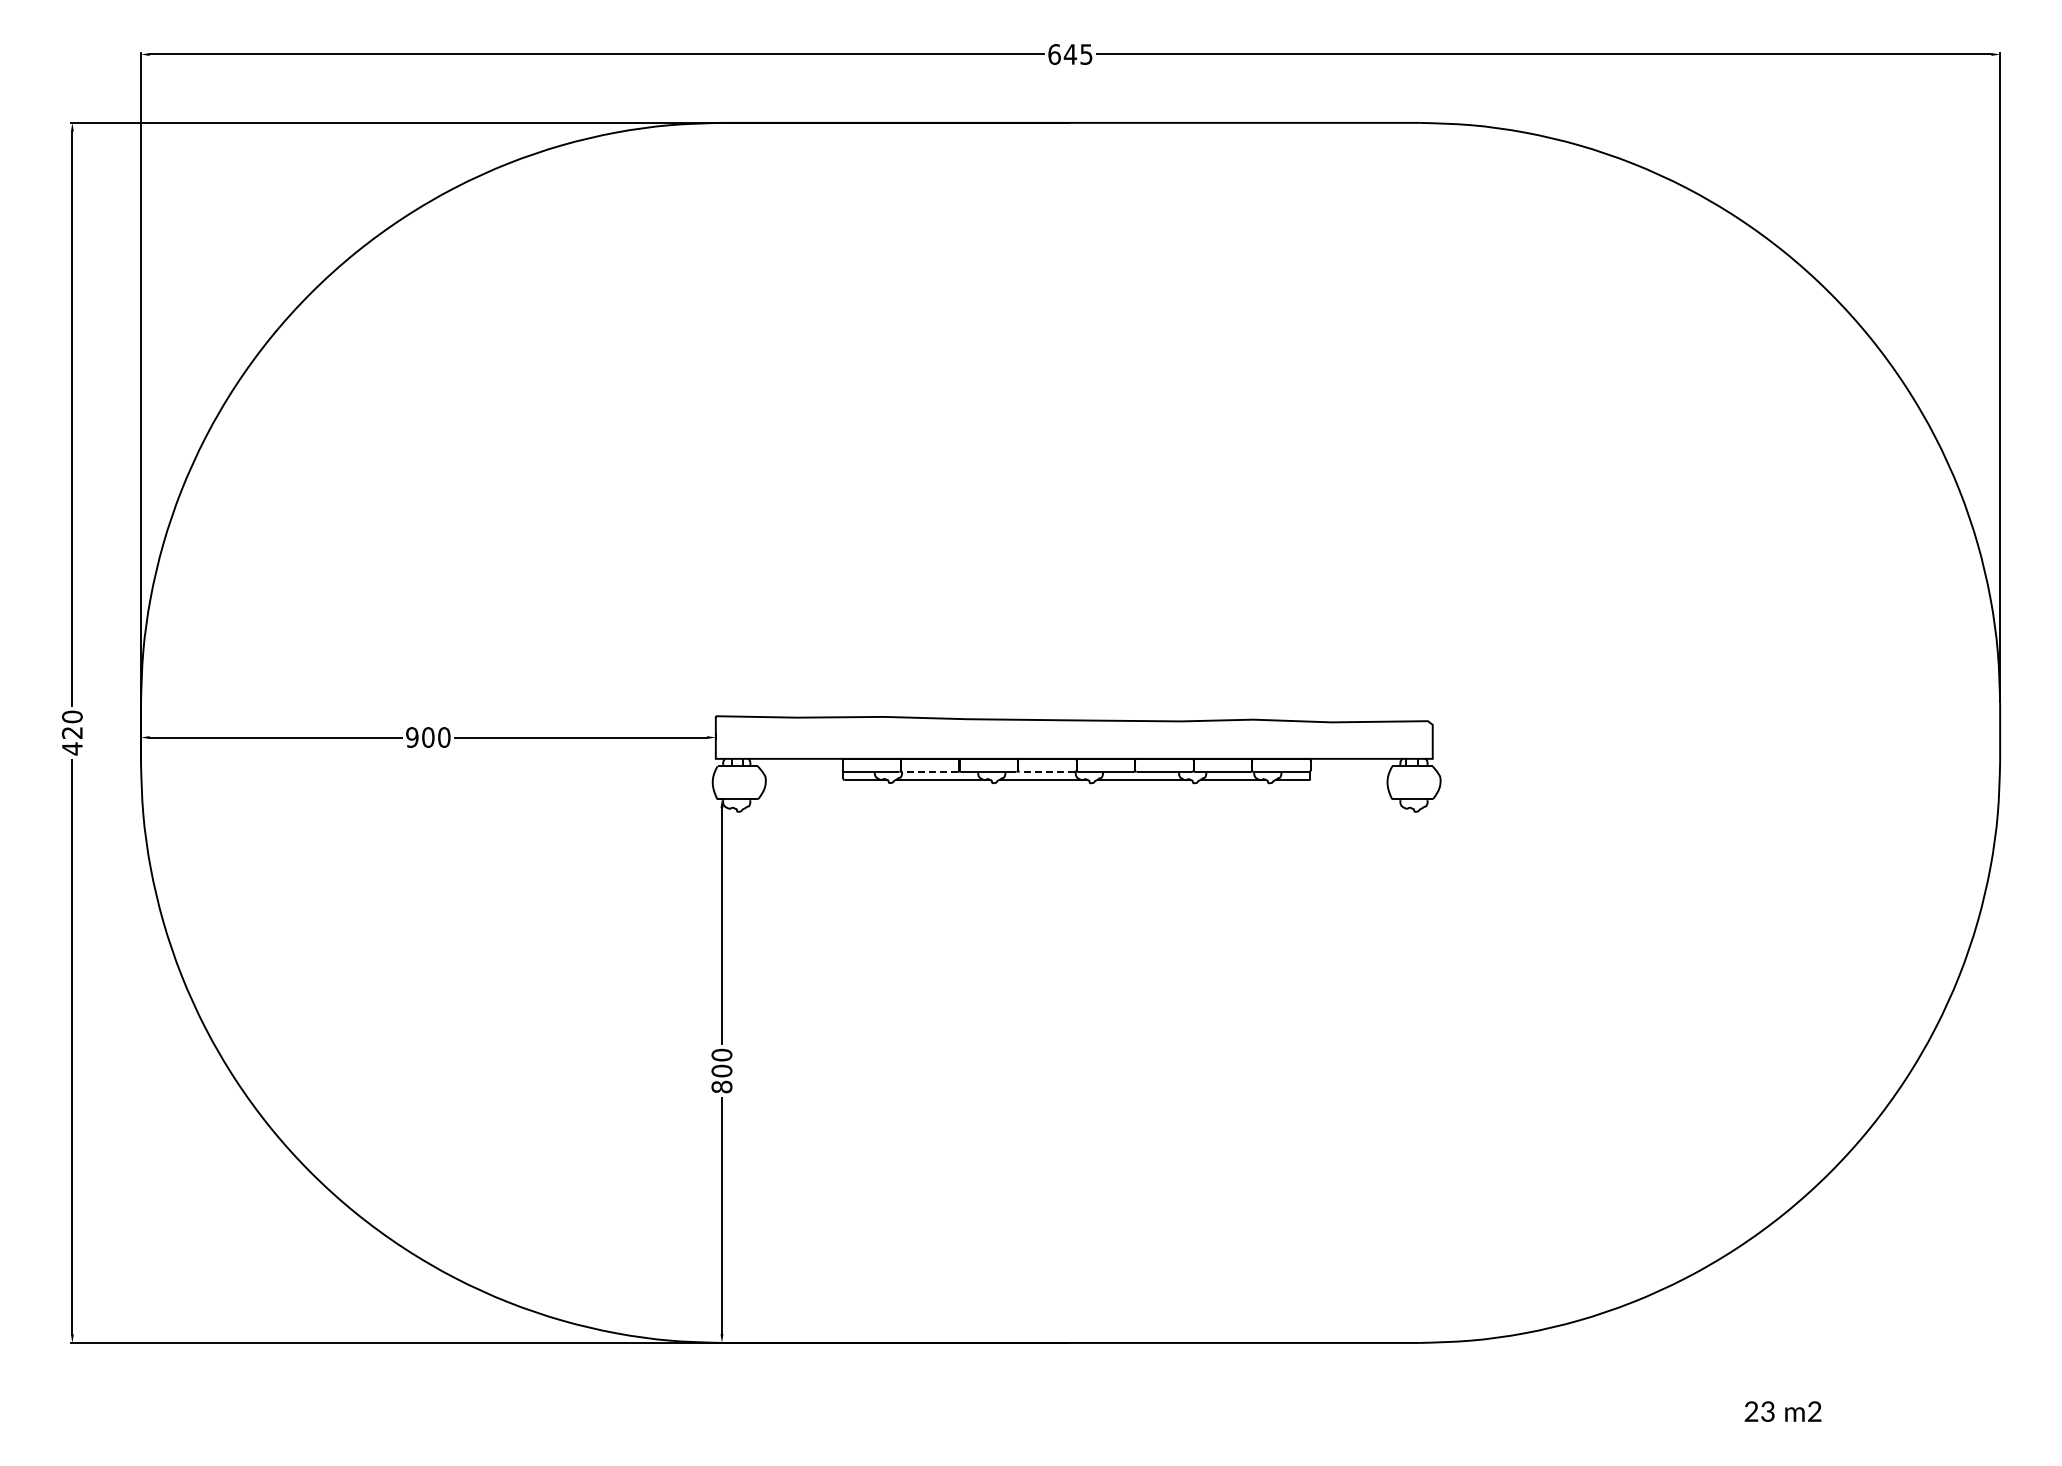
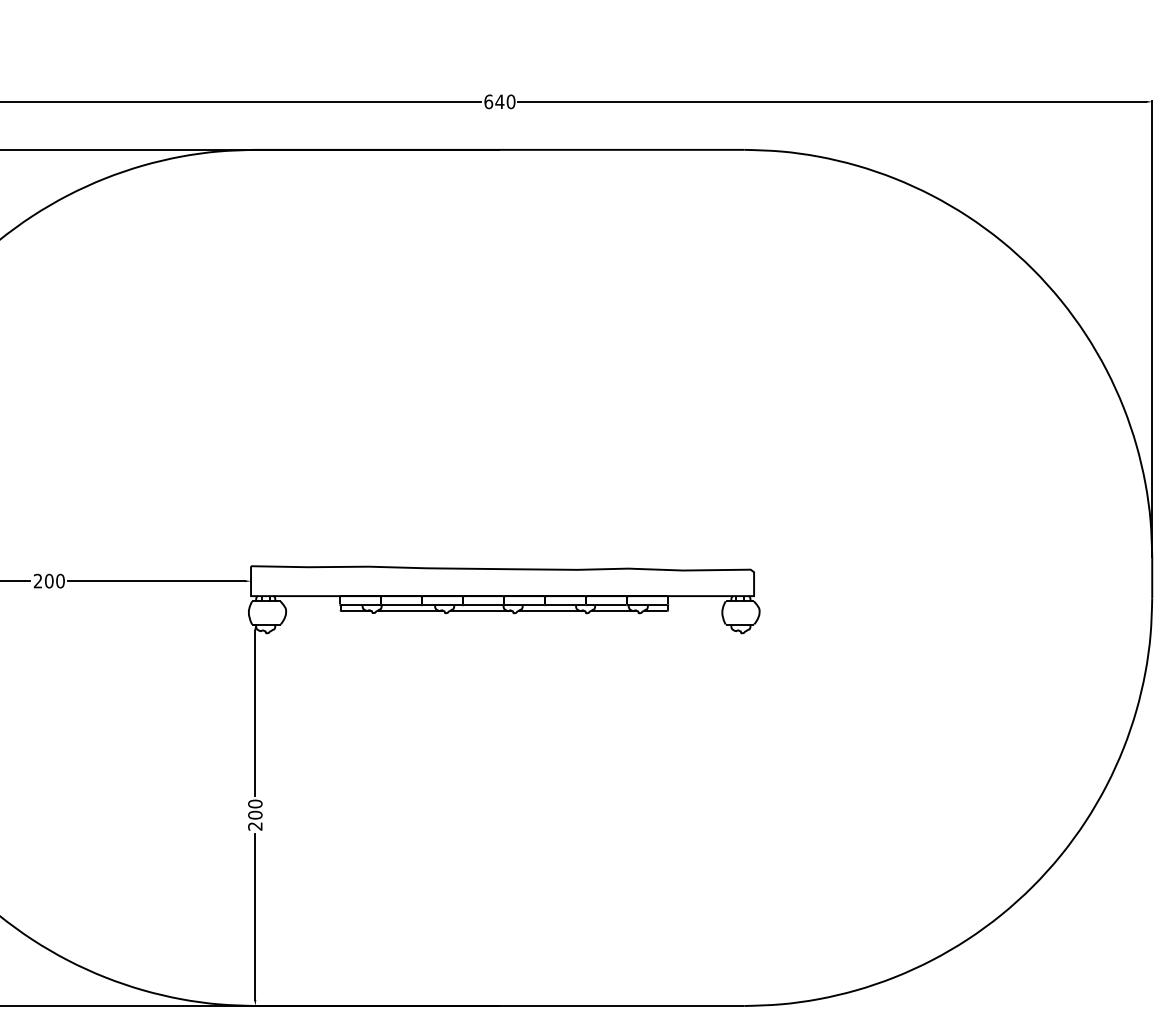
text: (1086, 54) -> (511, 101), 645 -> 640
text: (412, 737) -> (38, 581), 900 -> 200
line: (930, 771) -> (401, 605), dashed -> solid
line: (1047, 771) -> (483, 605), dashed -> solid
text: (721, 1086) -> (255, 826), 800 -> 200

